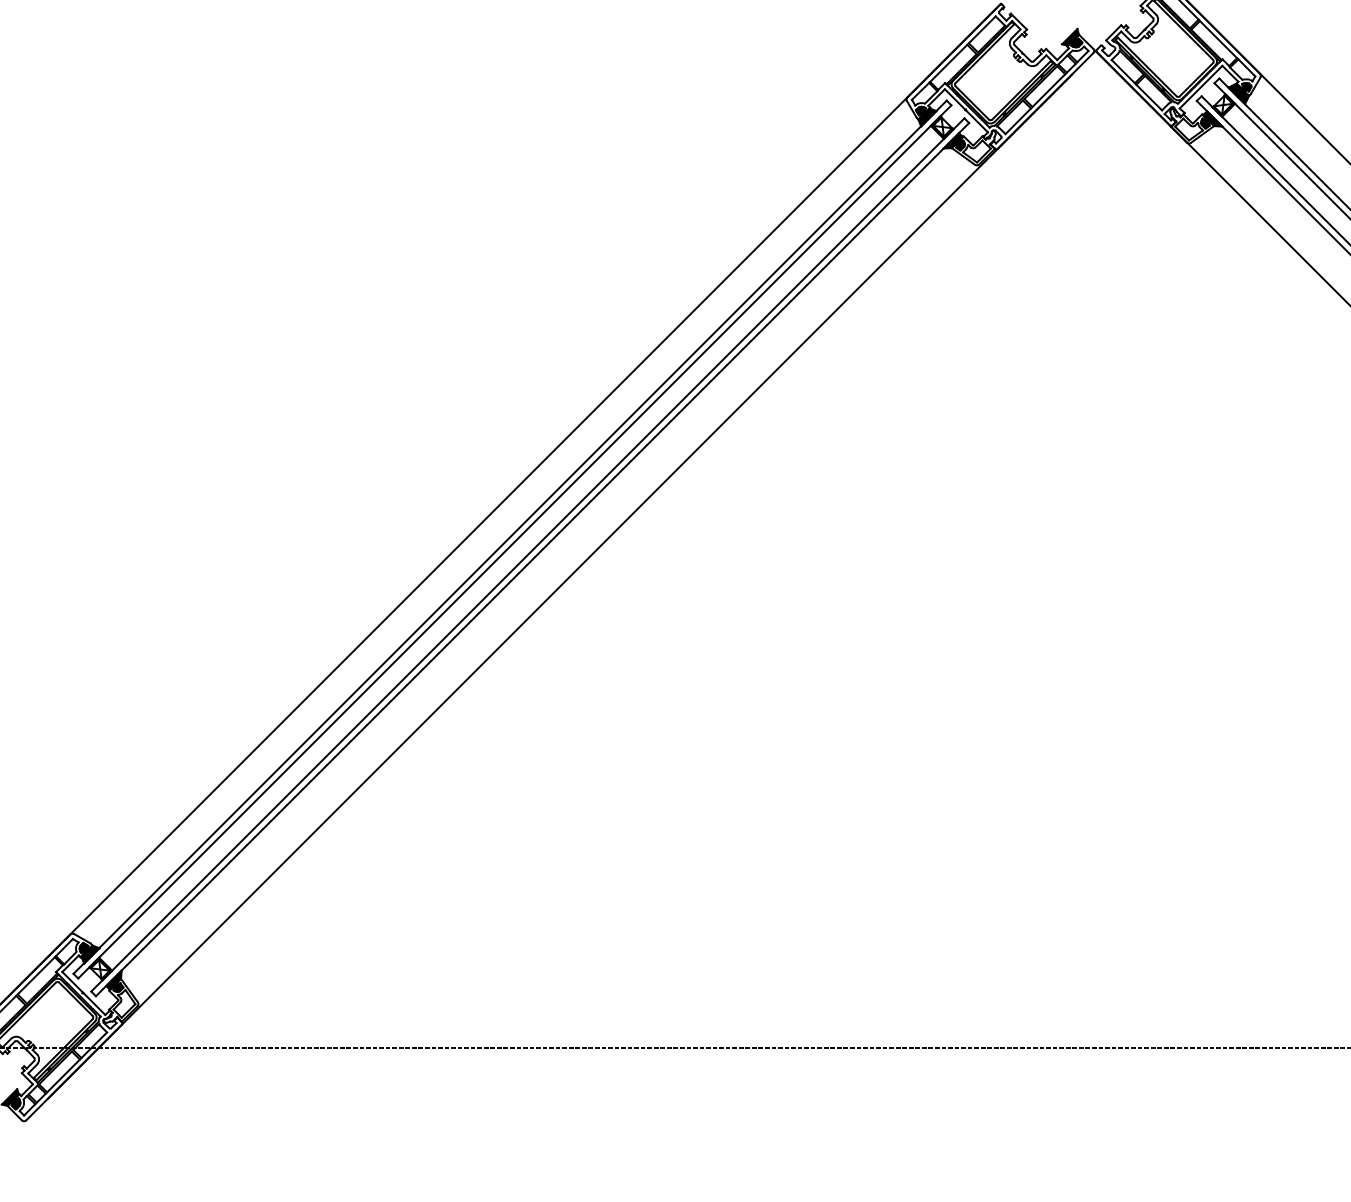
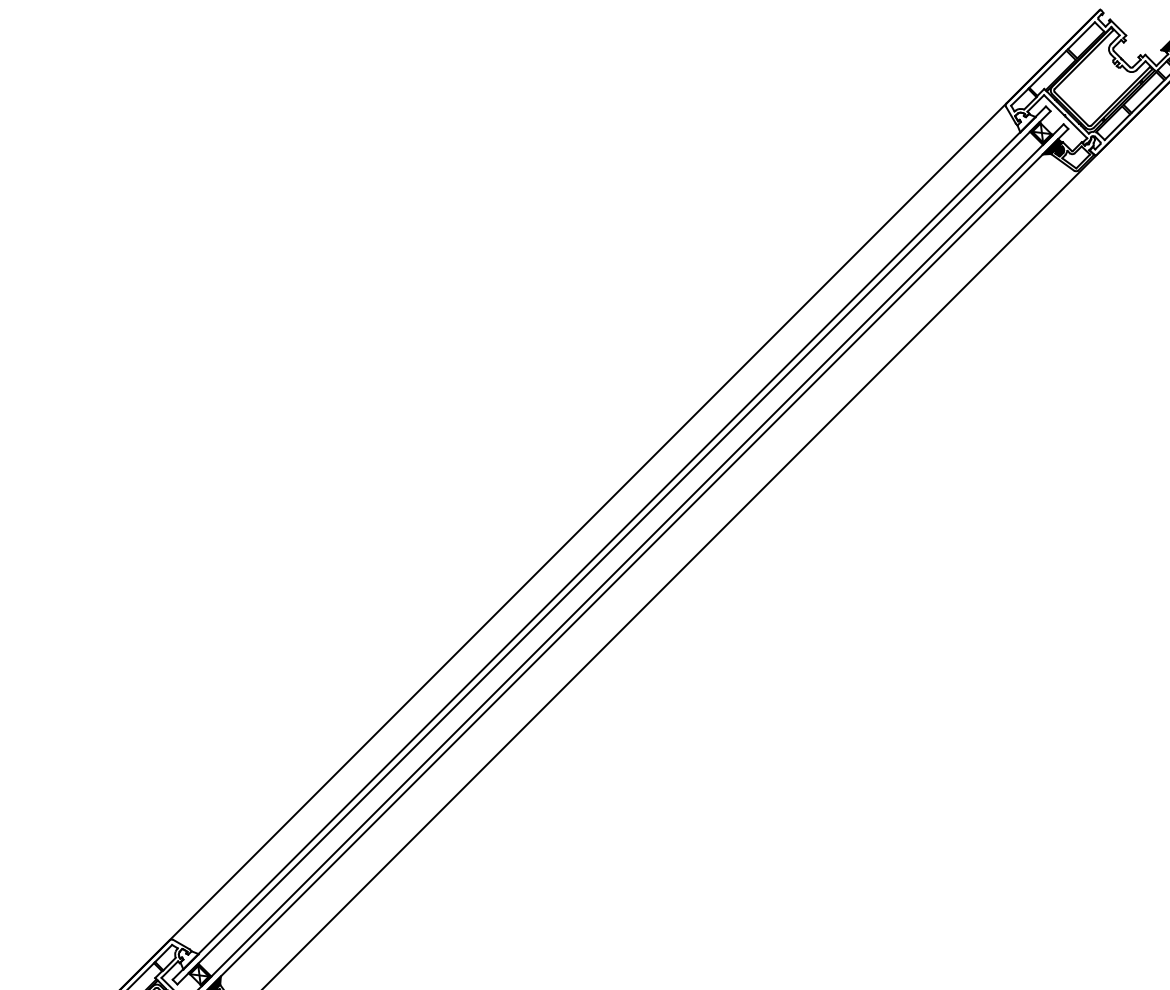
fill: (925, 116) -> (1024, 122), removed
fill: (89, 953) -> (188, 959), removed

